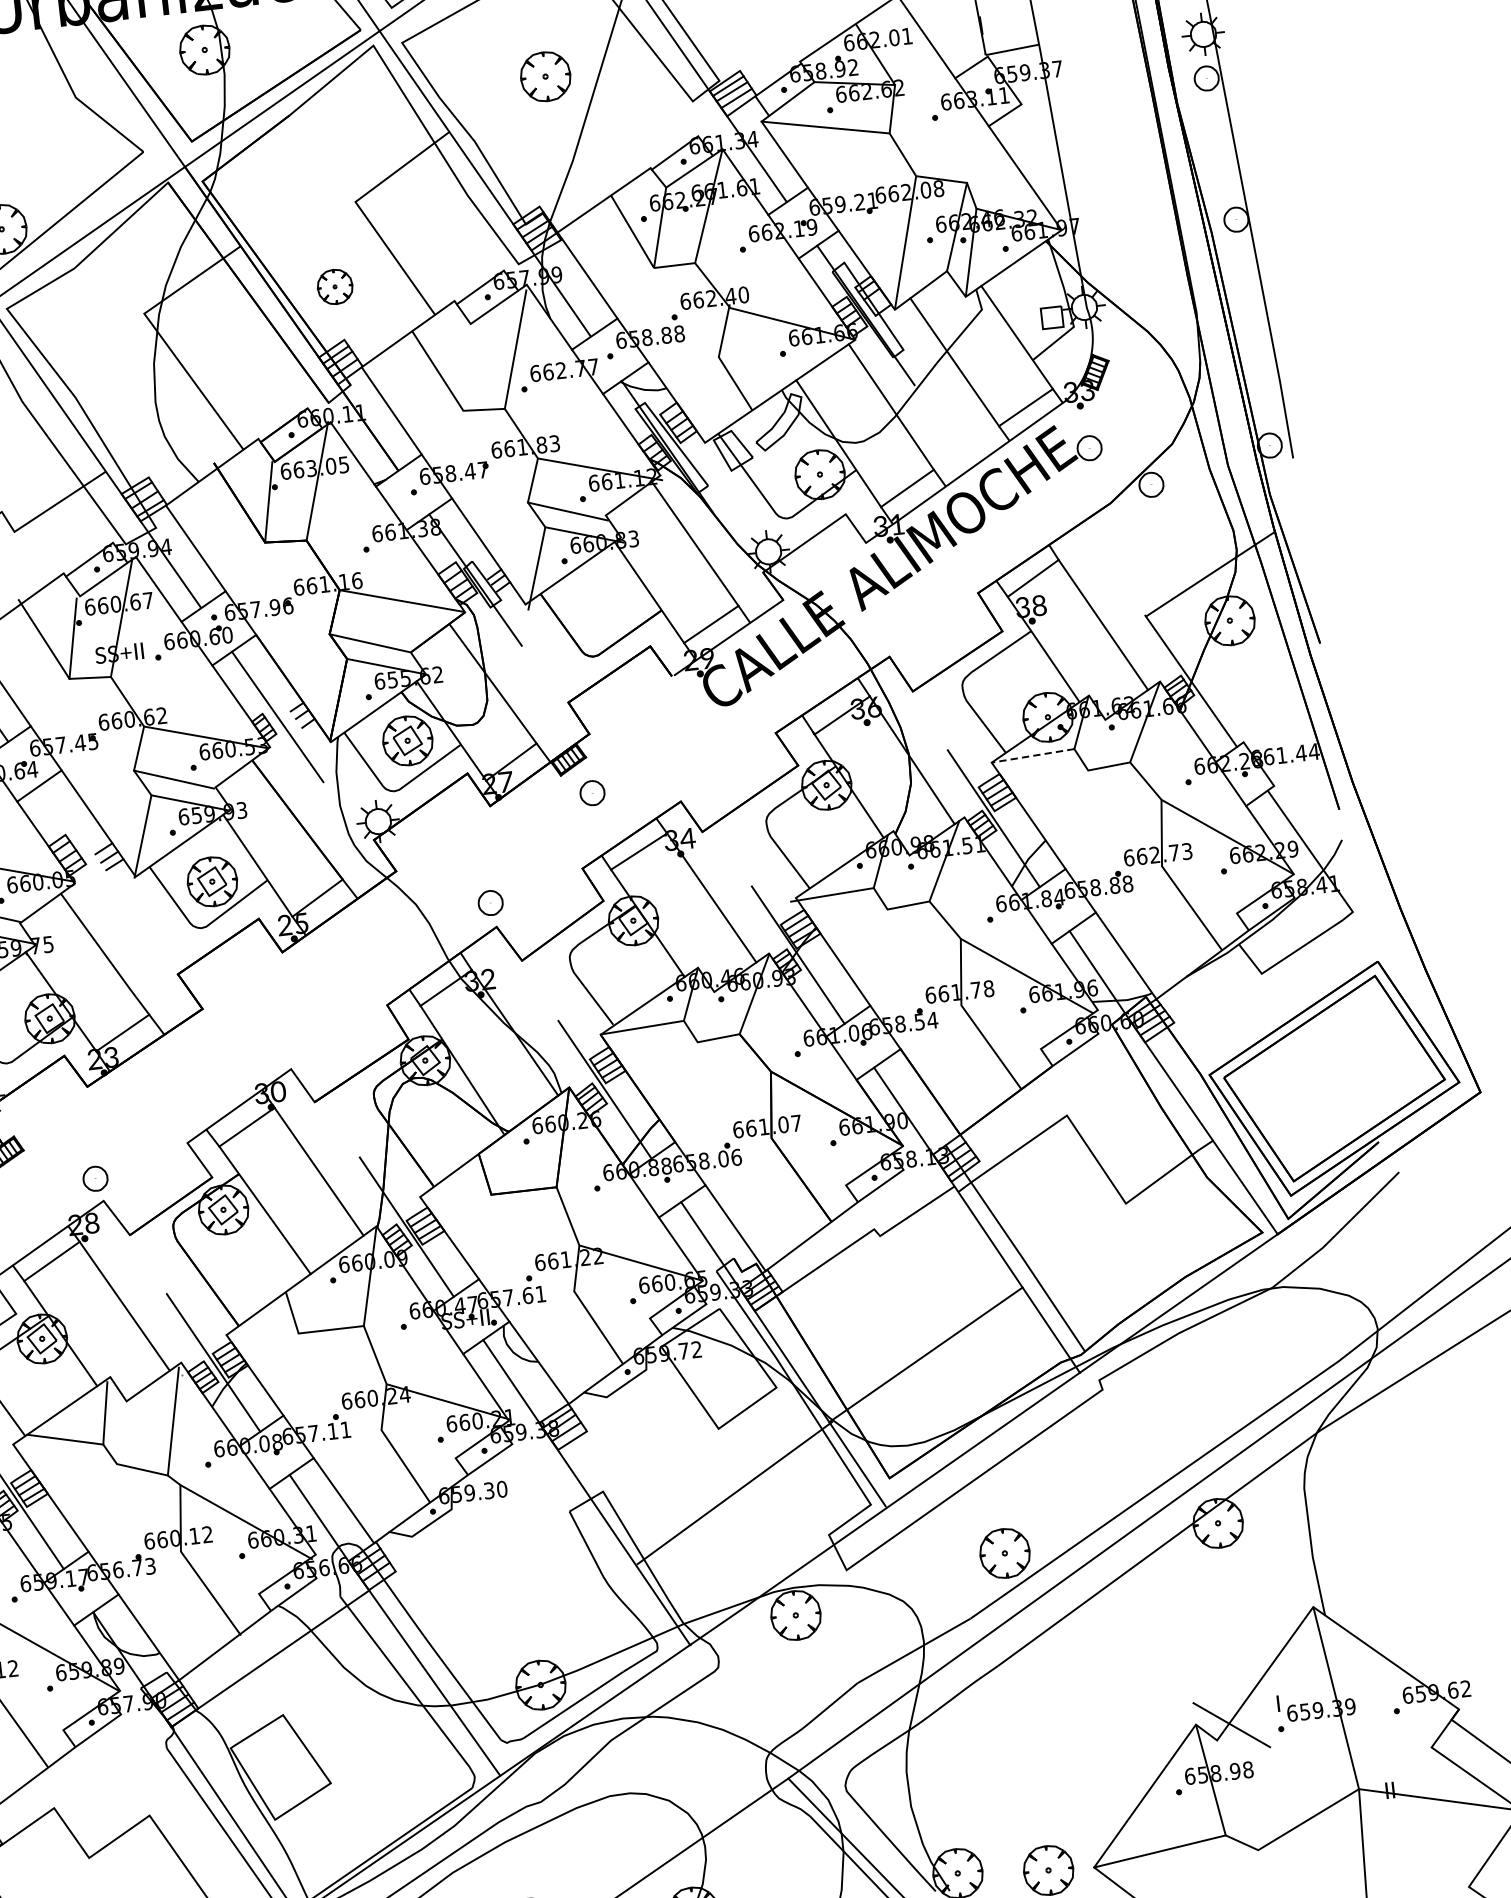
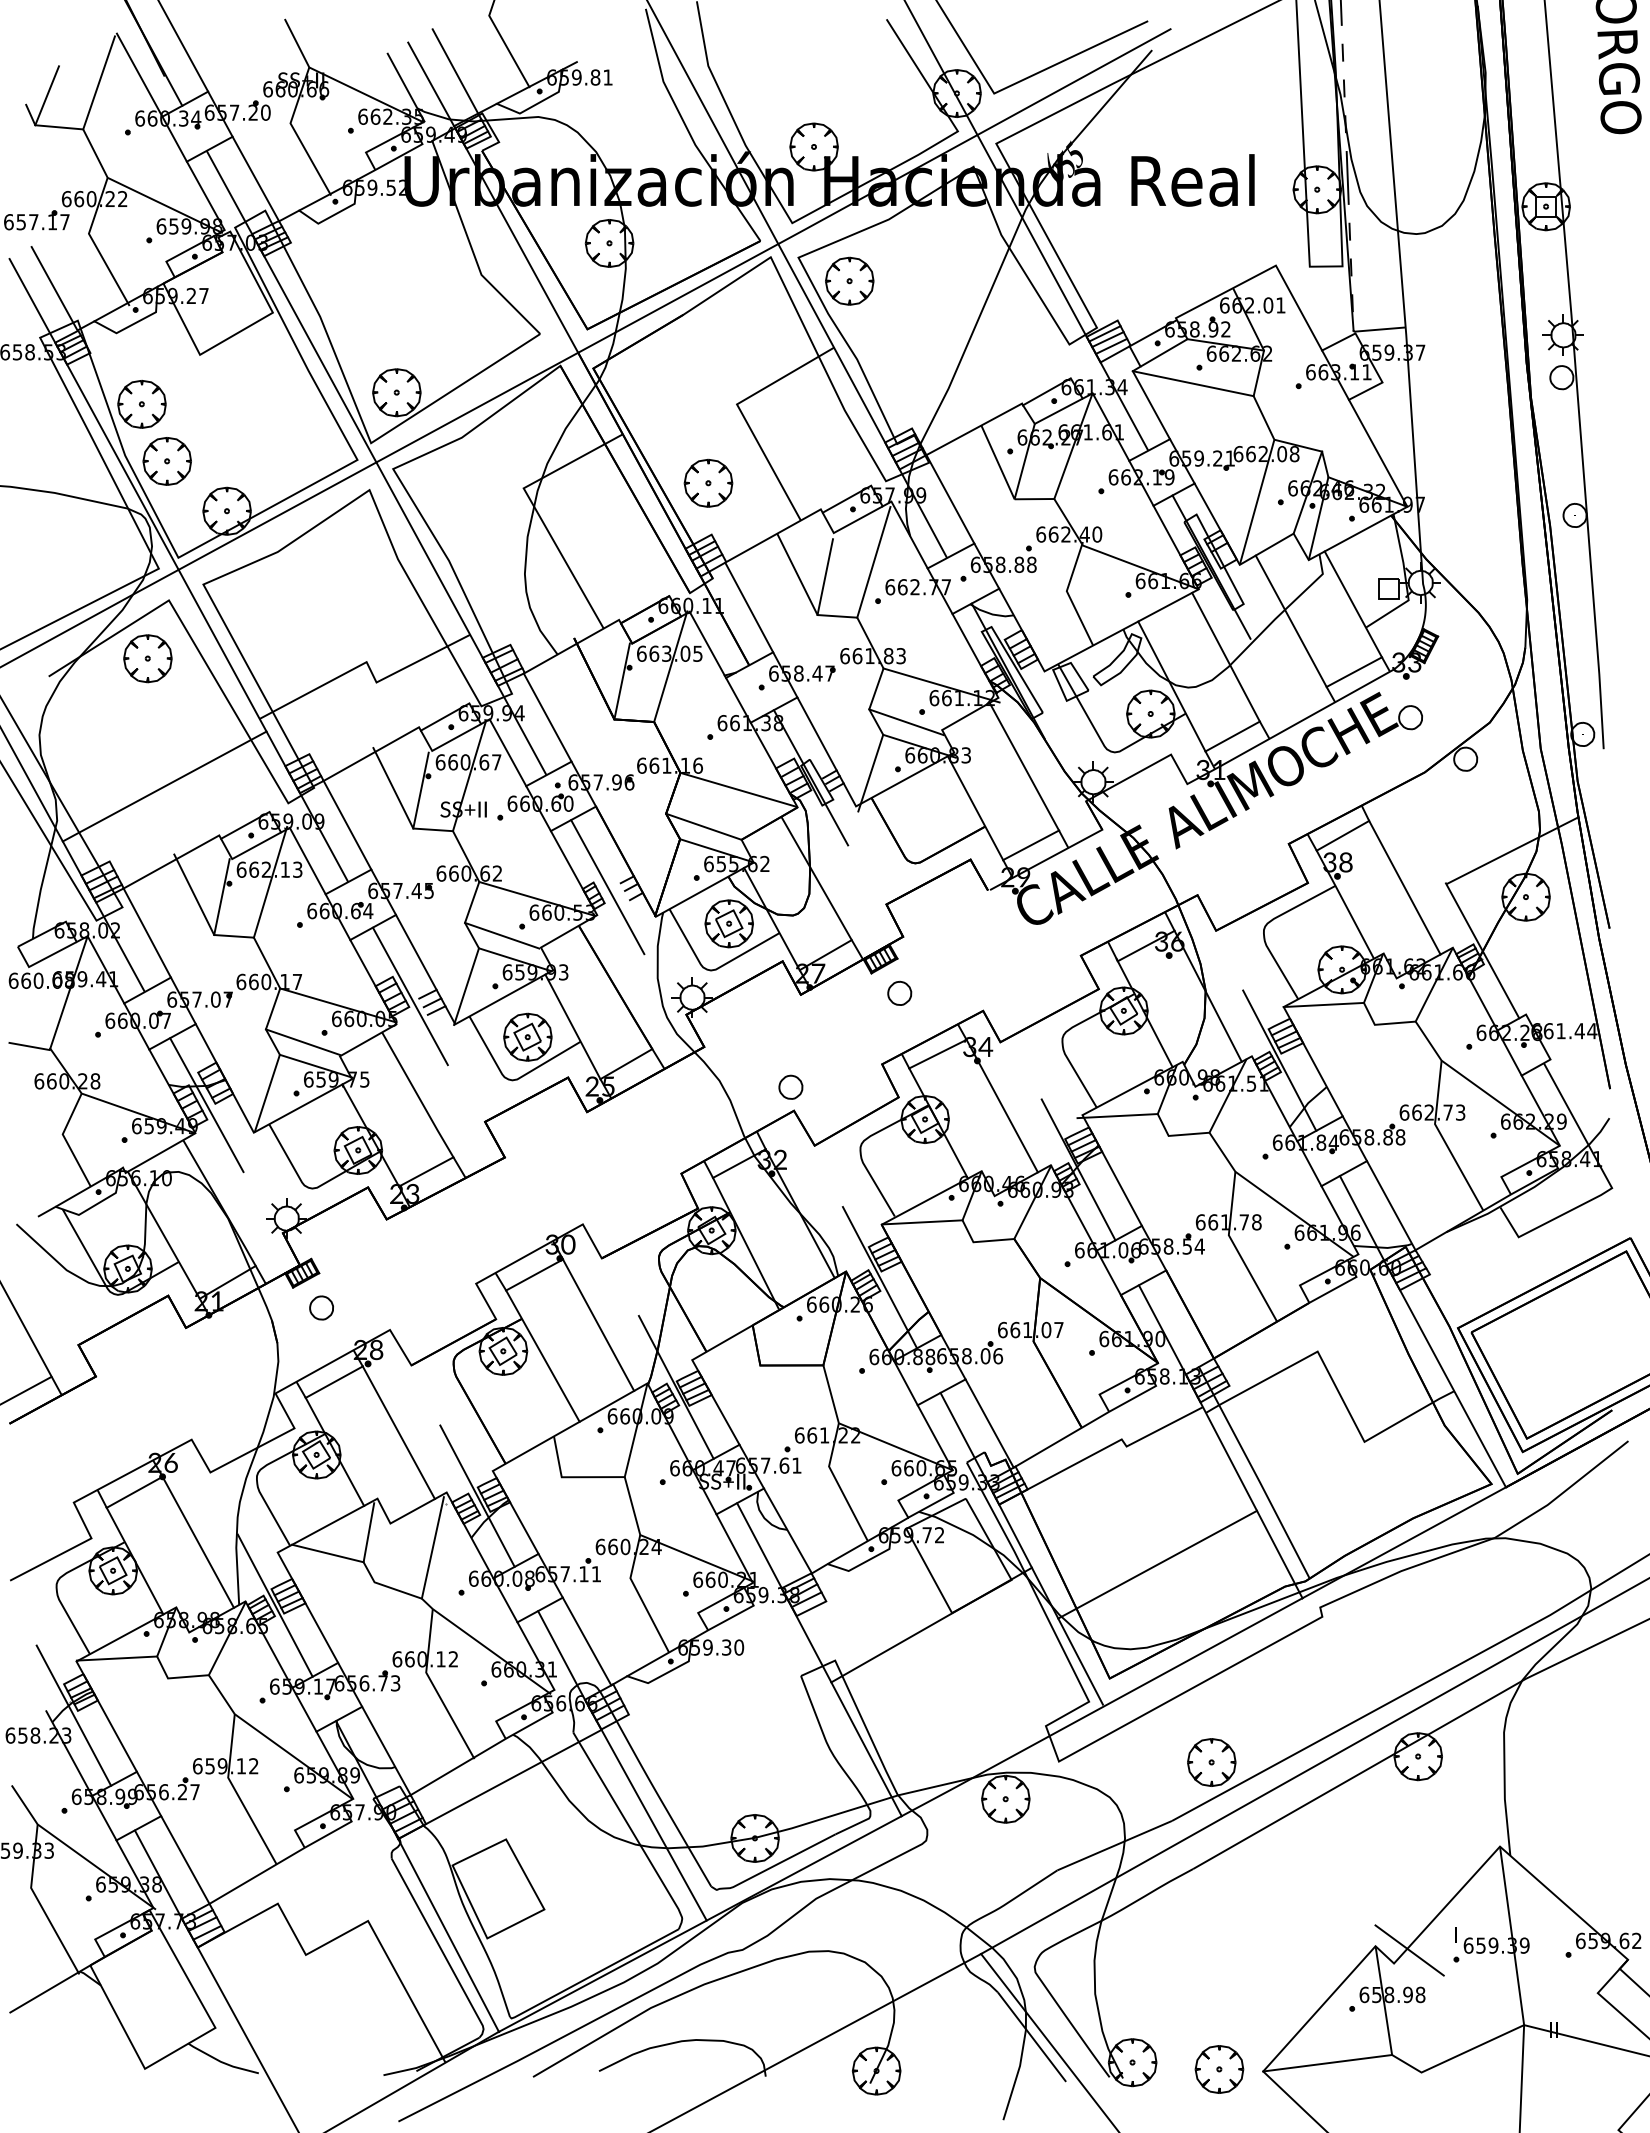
part: (545, 75) -> (849, 280), moved
part: (335, 286) -> (708, 482), size x1.43
line: (466, 371) -> (824, 577), added
line: (1032, 756) -> (1323, 1005), dashed -> solid
line: (85, 853) -> (409, 996), added
part: (95, 1178) -> (321, 1307), moved
line: (734, 1492) -> (931, 1624), moved

